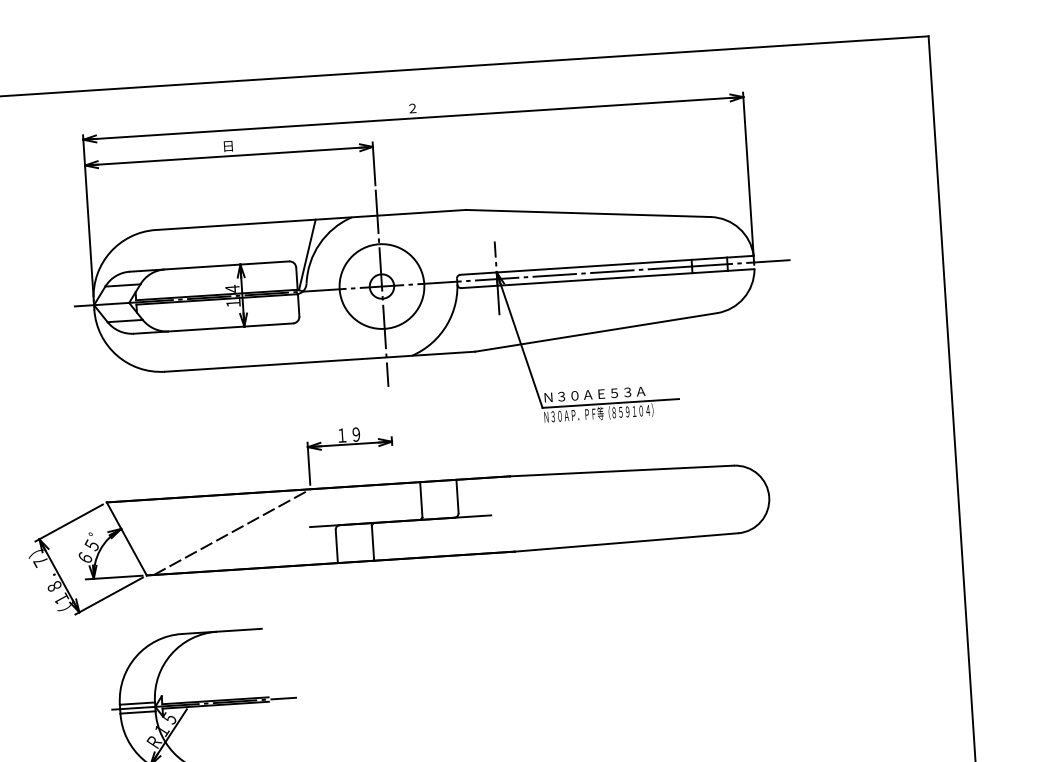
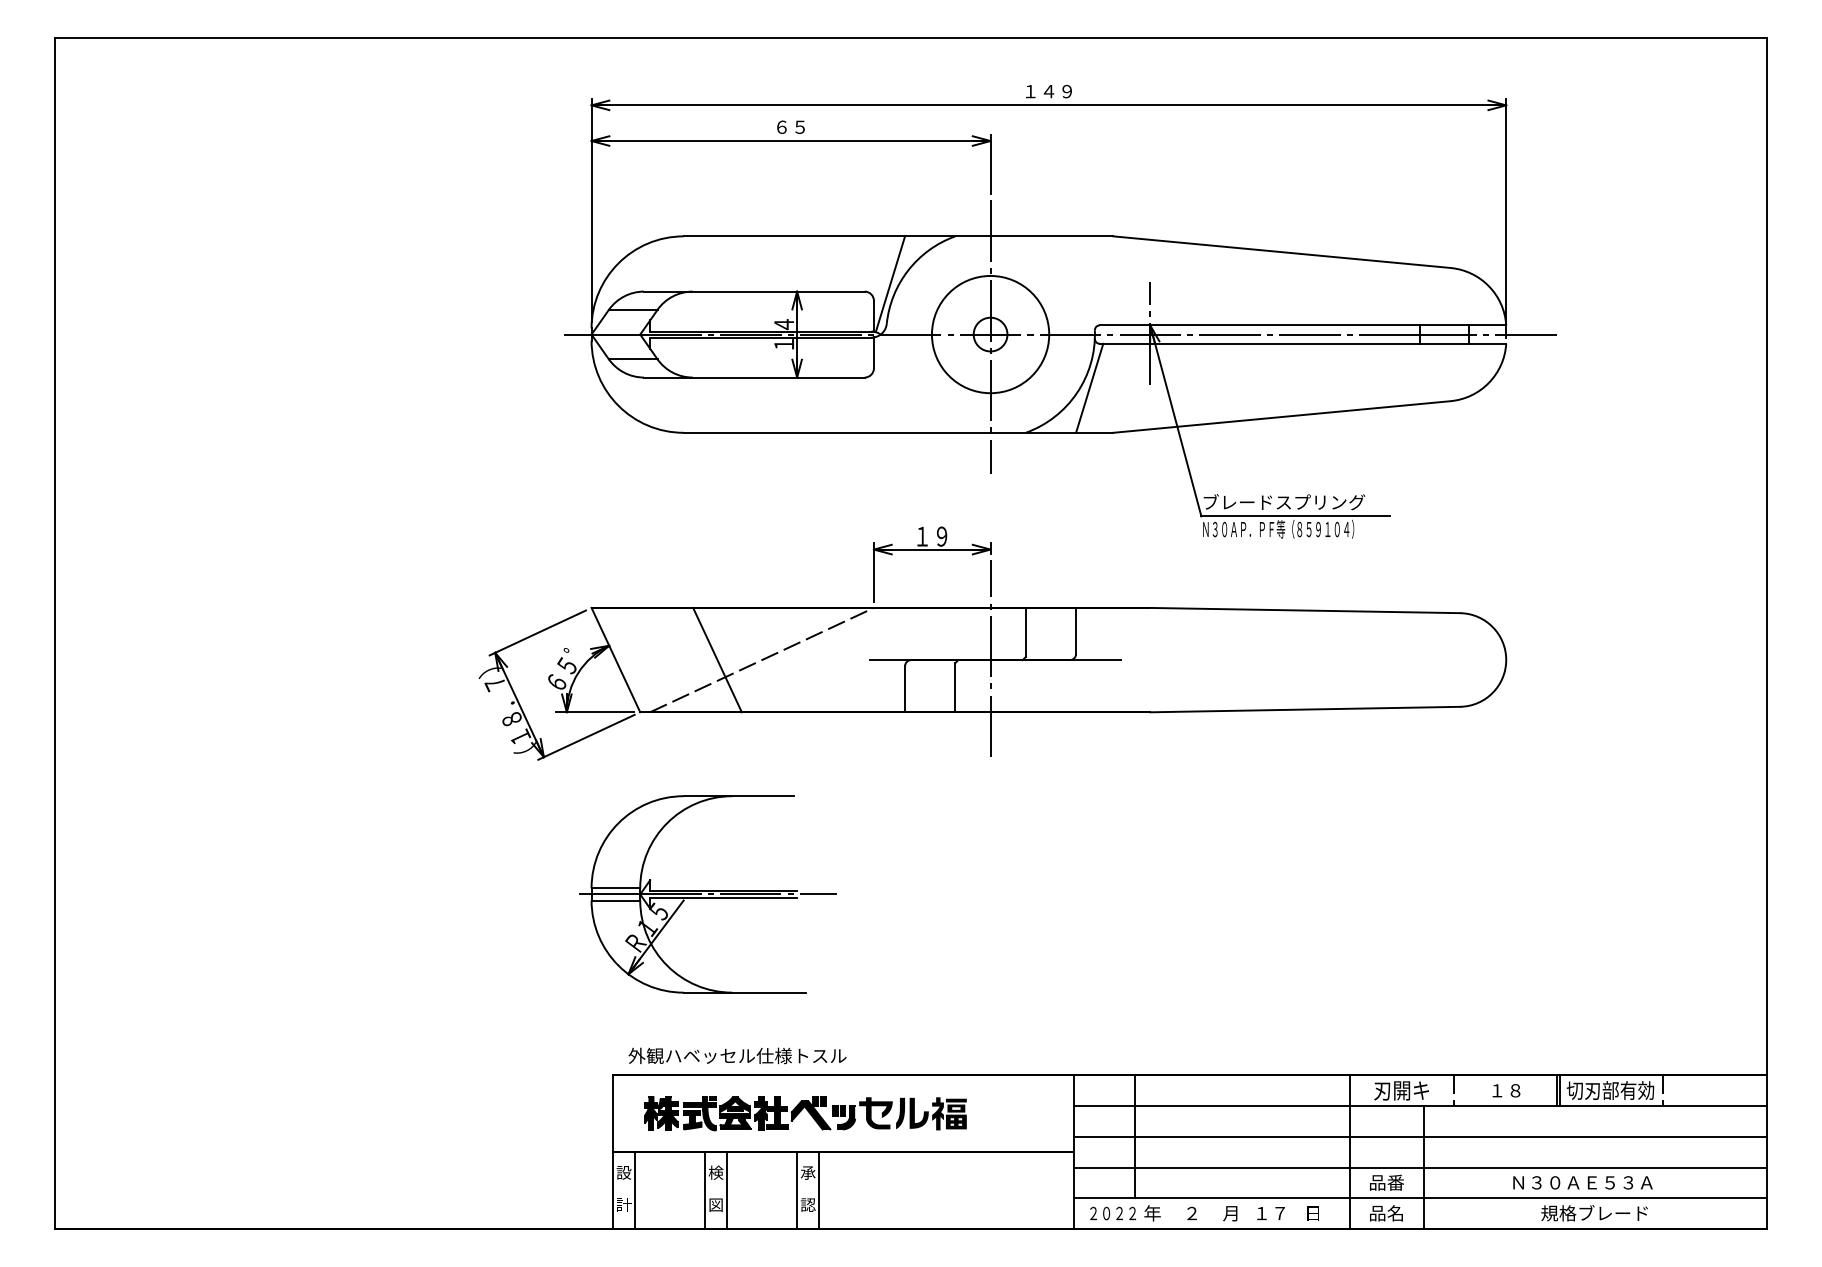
text: (412, 108) -> (1048, 91), ２ -> １４９
text: (227, 146) -> (790, 127), 日 -> ６５
line: (455, 320) -> (1089, 387), added
text: (601, 394) -> (1284, 502), Ｎ３０ＡＥ５３Ａ -> ブレードスプリング
line: (397, 520) -> (990, 658), added
line: (200, 533) -> (717, 659), added

